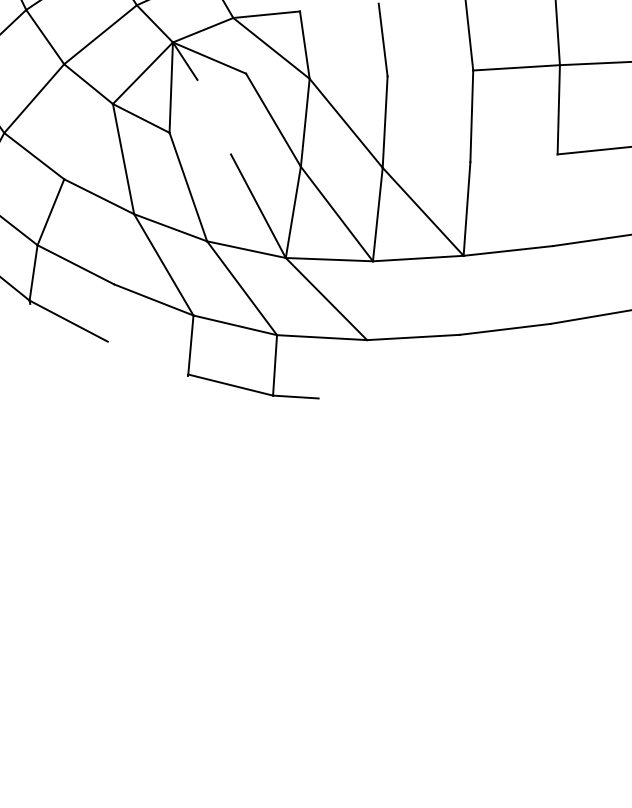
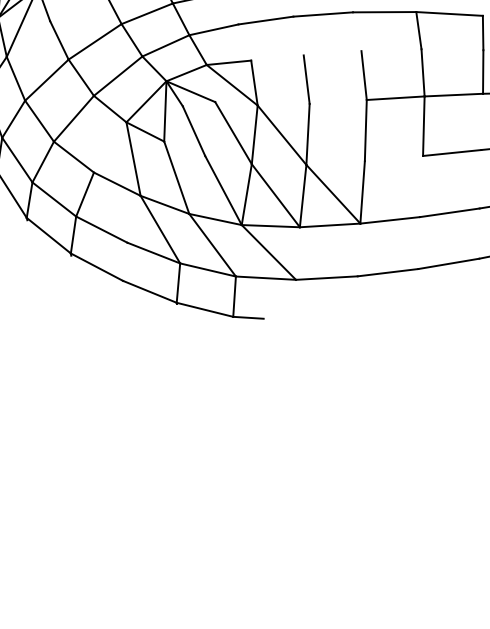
line: (213, 116) -> (193, 130), added
line: (147, 357) -> (149, 291), added

